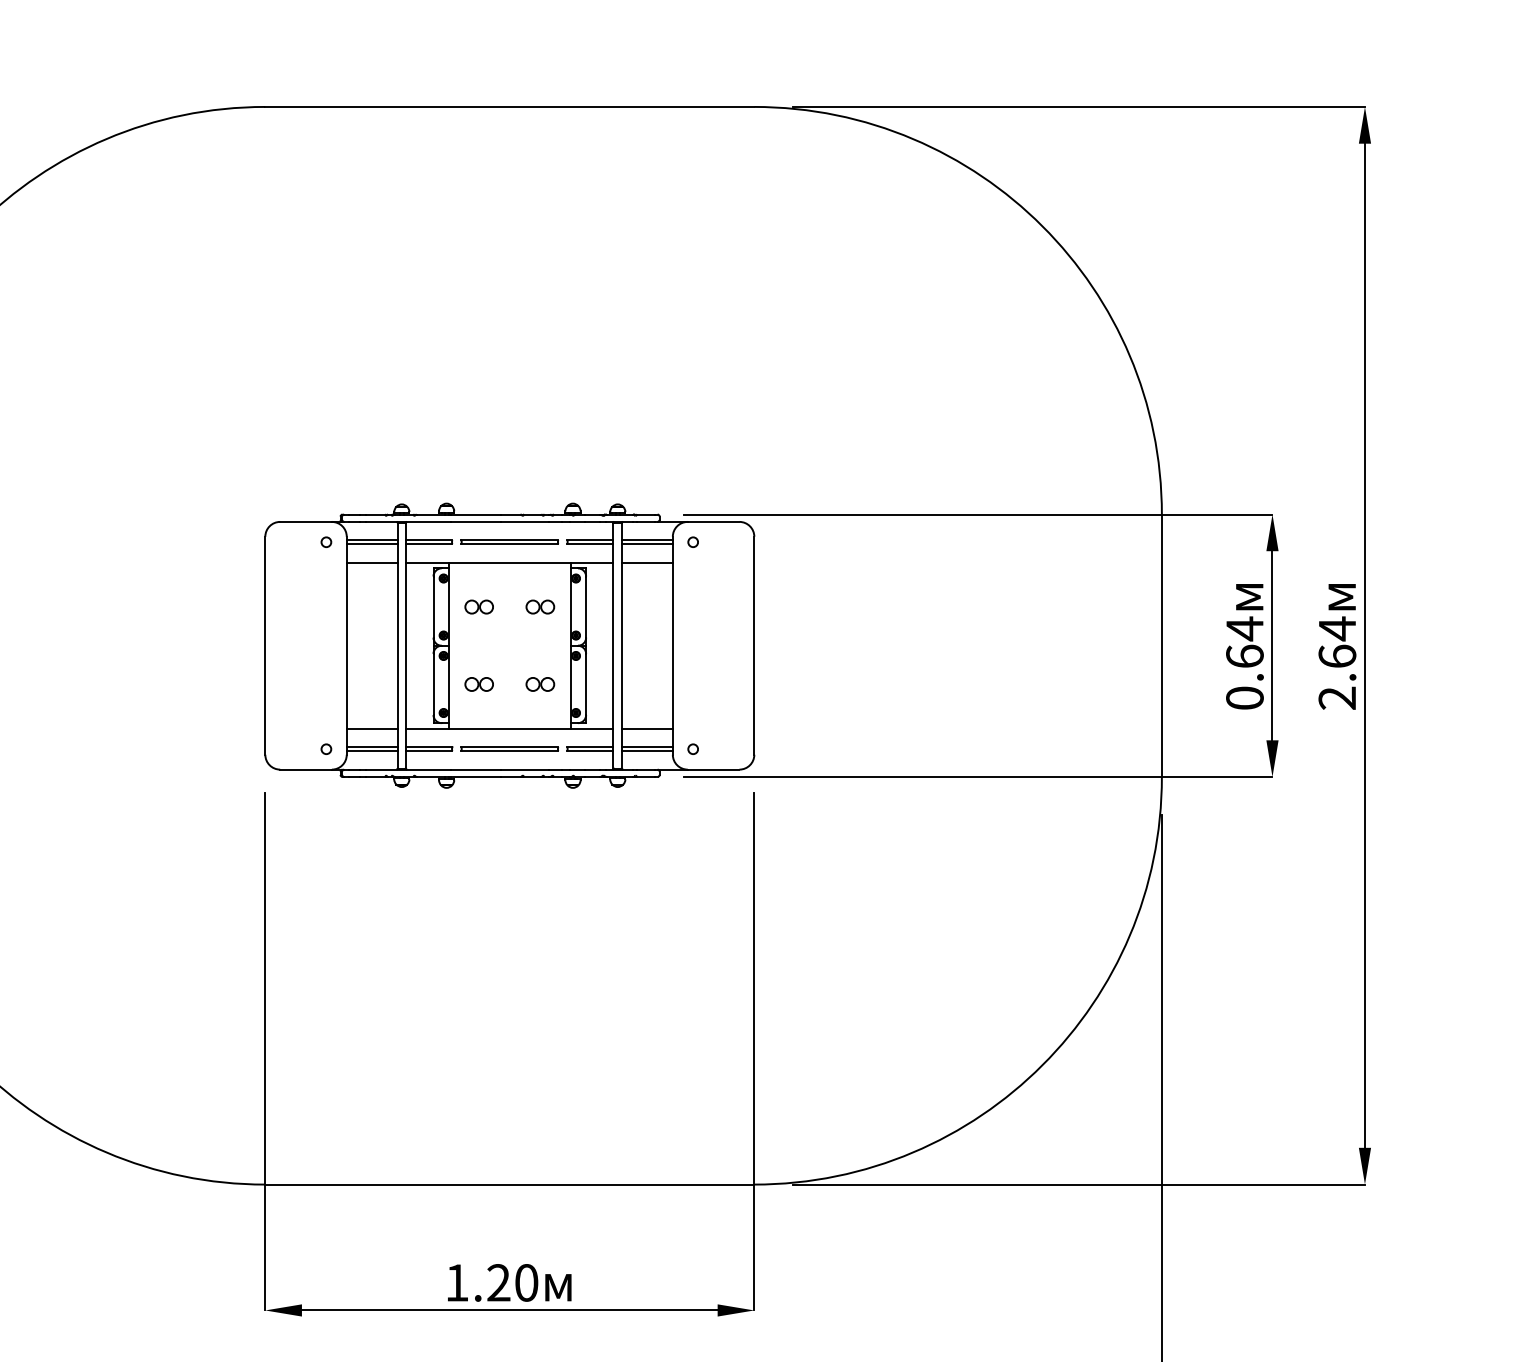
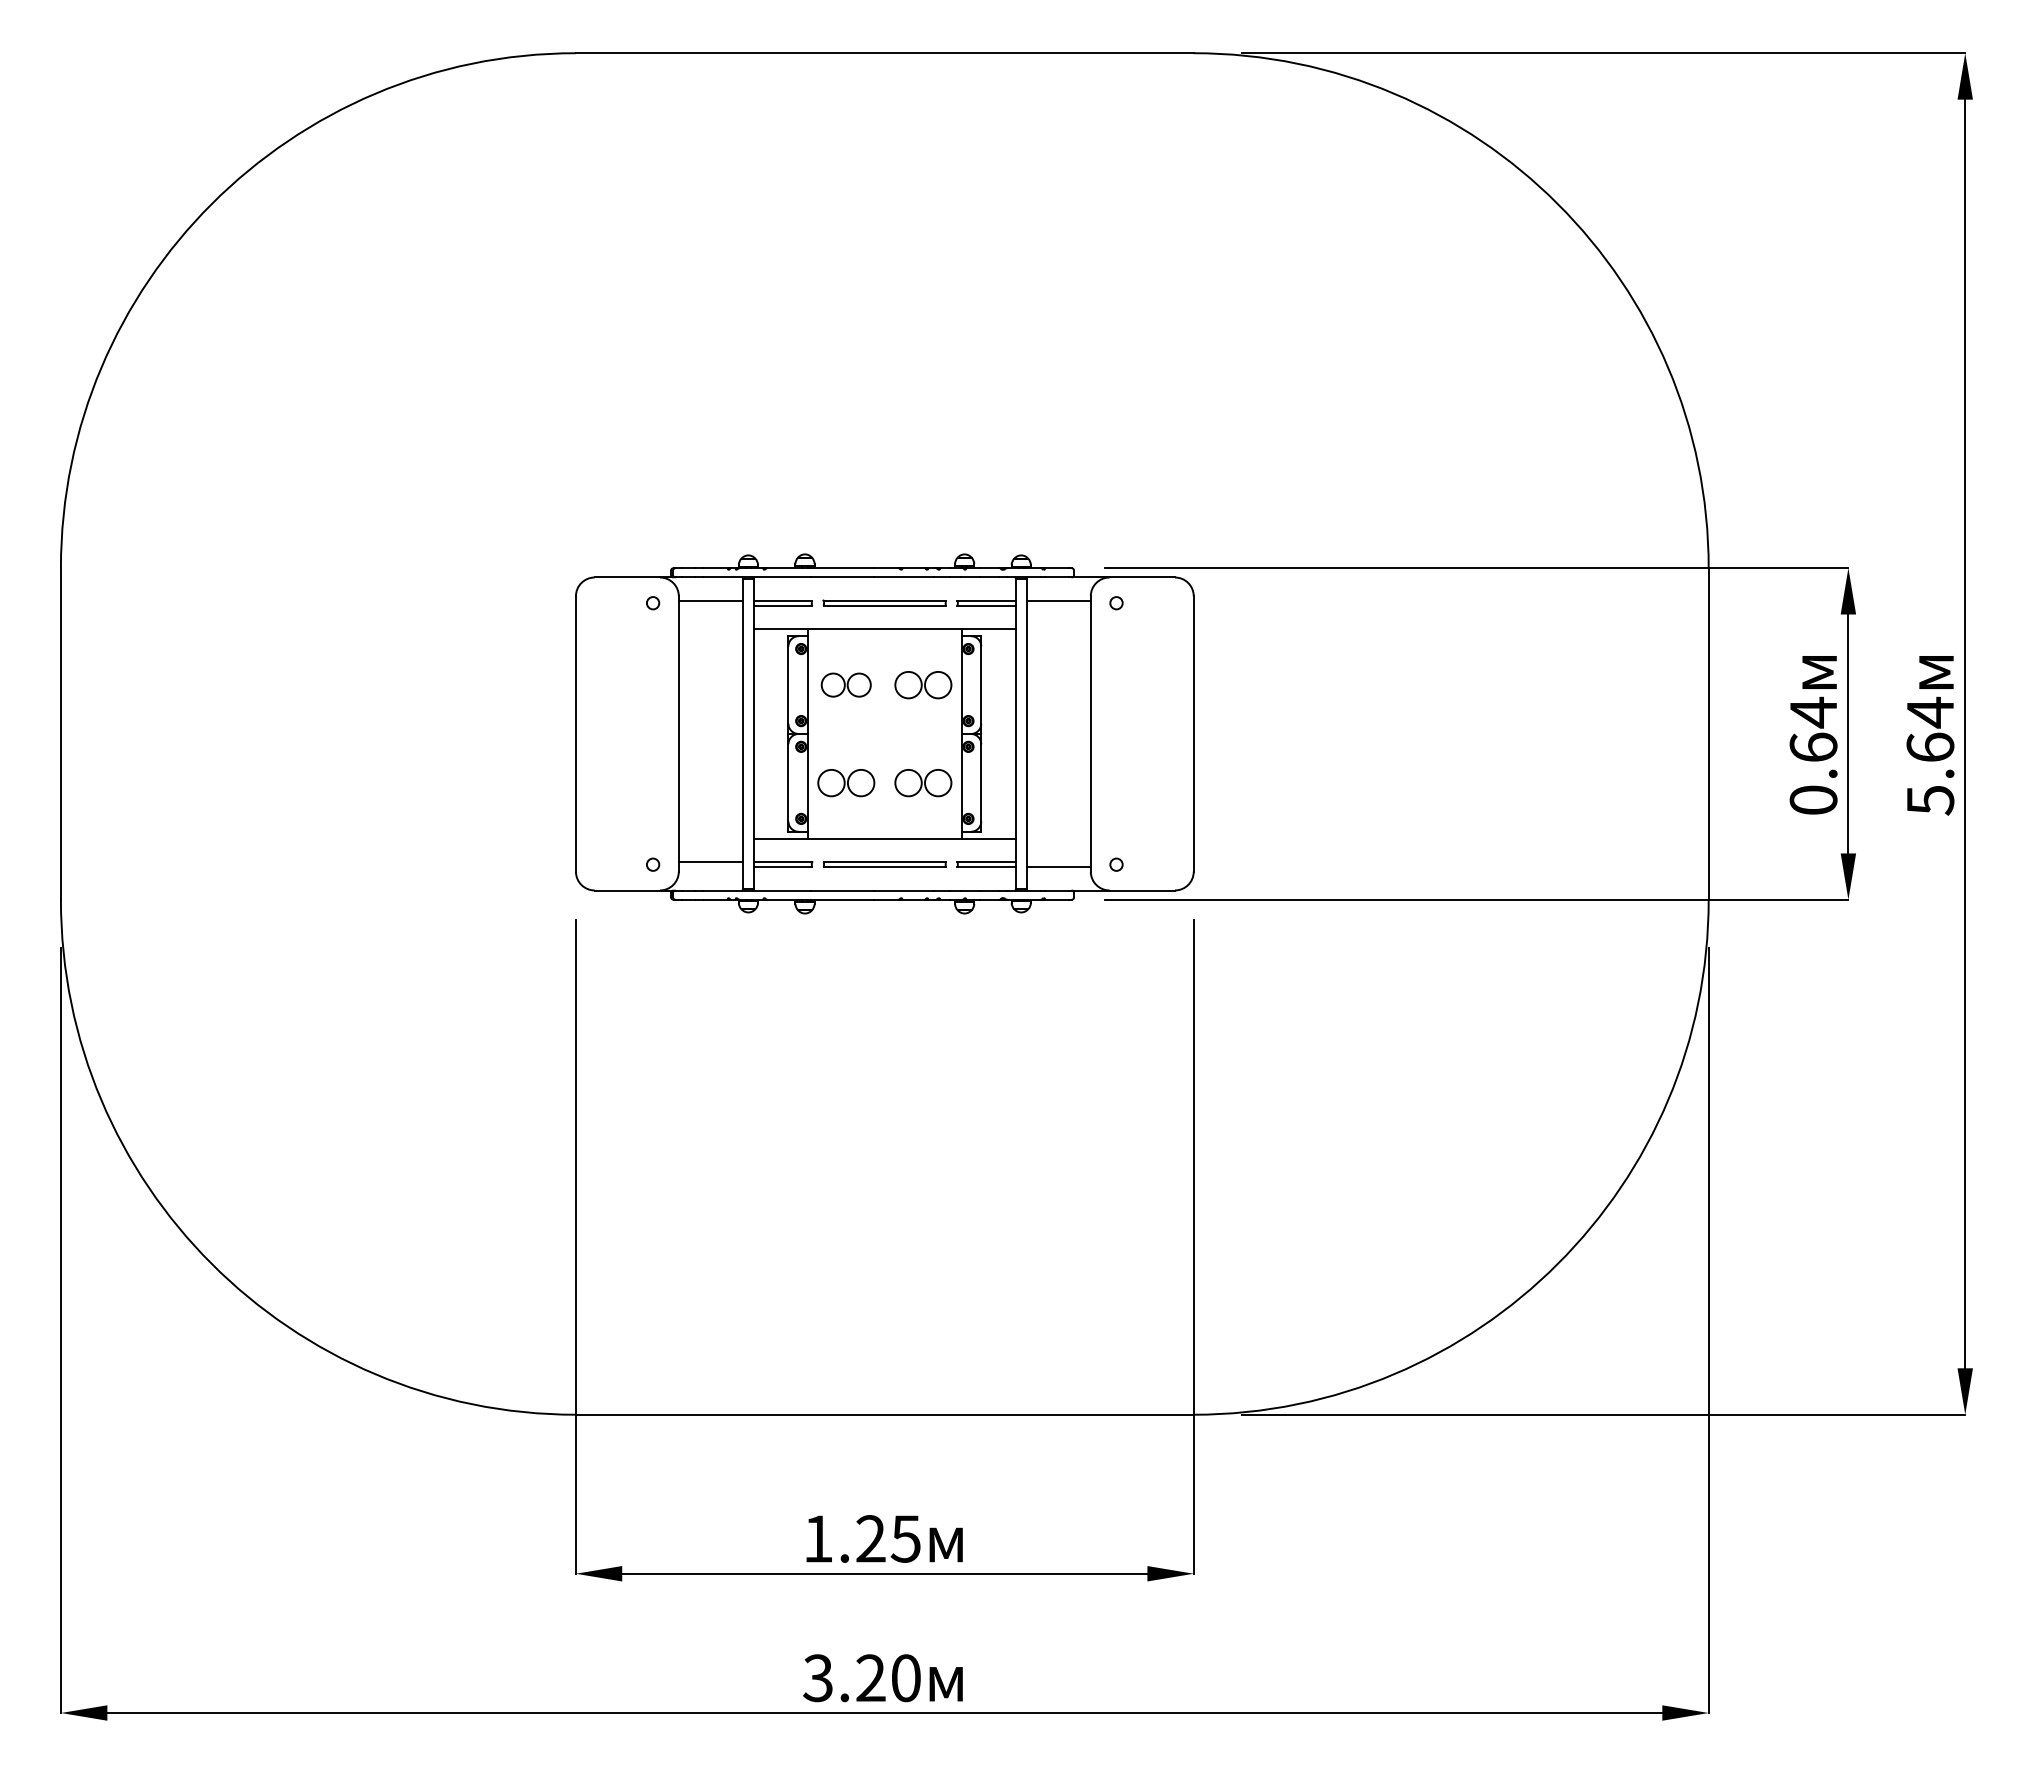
line: (371, 544) -> (710, 605), removed
line: (647, 544) -> (1058, 605), removed
line: (371, 562) -> (710, 628), removed
line: (647, 562) -> (1058, 628), removed
part: (478, 606) -> (845, 684), size x1.4
part: (540, 606) -> (923, 684), size x1.6
part: (478, 684) -> (845, 782), size x1.6
part: (540, 684) -> (923, 782), size x1.6
text: (1337, 698) -> (1930, 800), 2.64 -> 5.64
line: (371, 729) -> (710, 839), removed
line: (647, 729) -> (1058, 839), removed
line: (647, 747) -> (1058, 862), removed
line: (371, 751) -> (710, 867), removed
text: (526, 1282) -> (905, 1538), 1.20 -> 1.25

